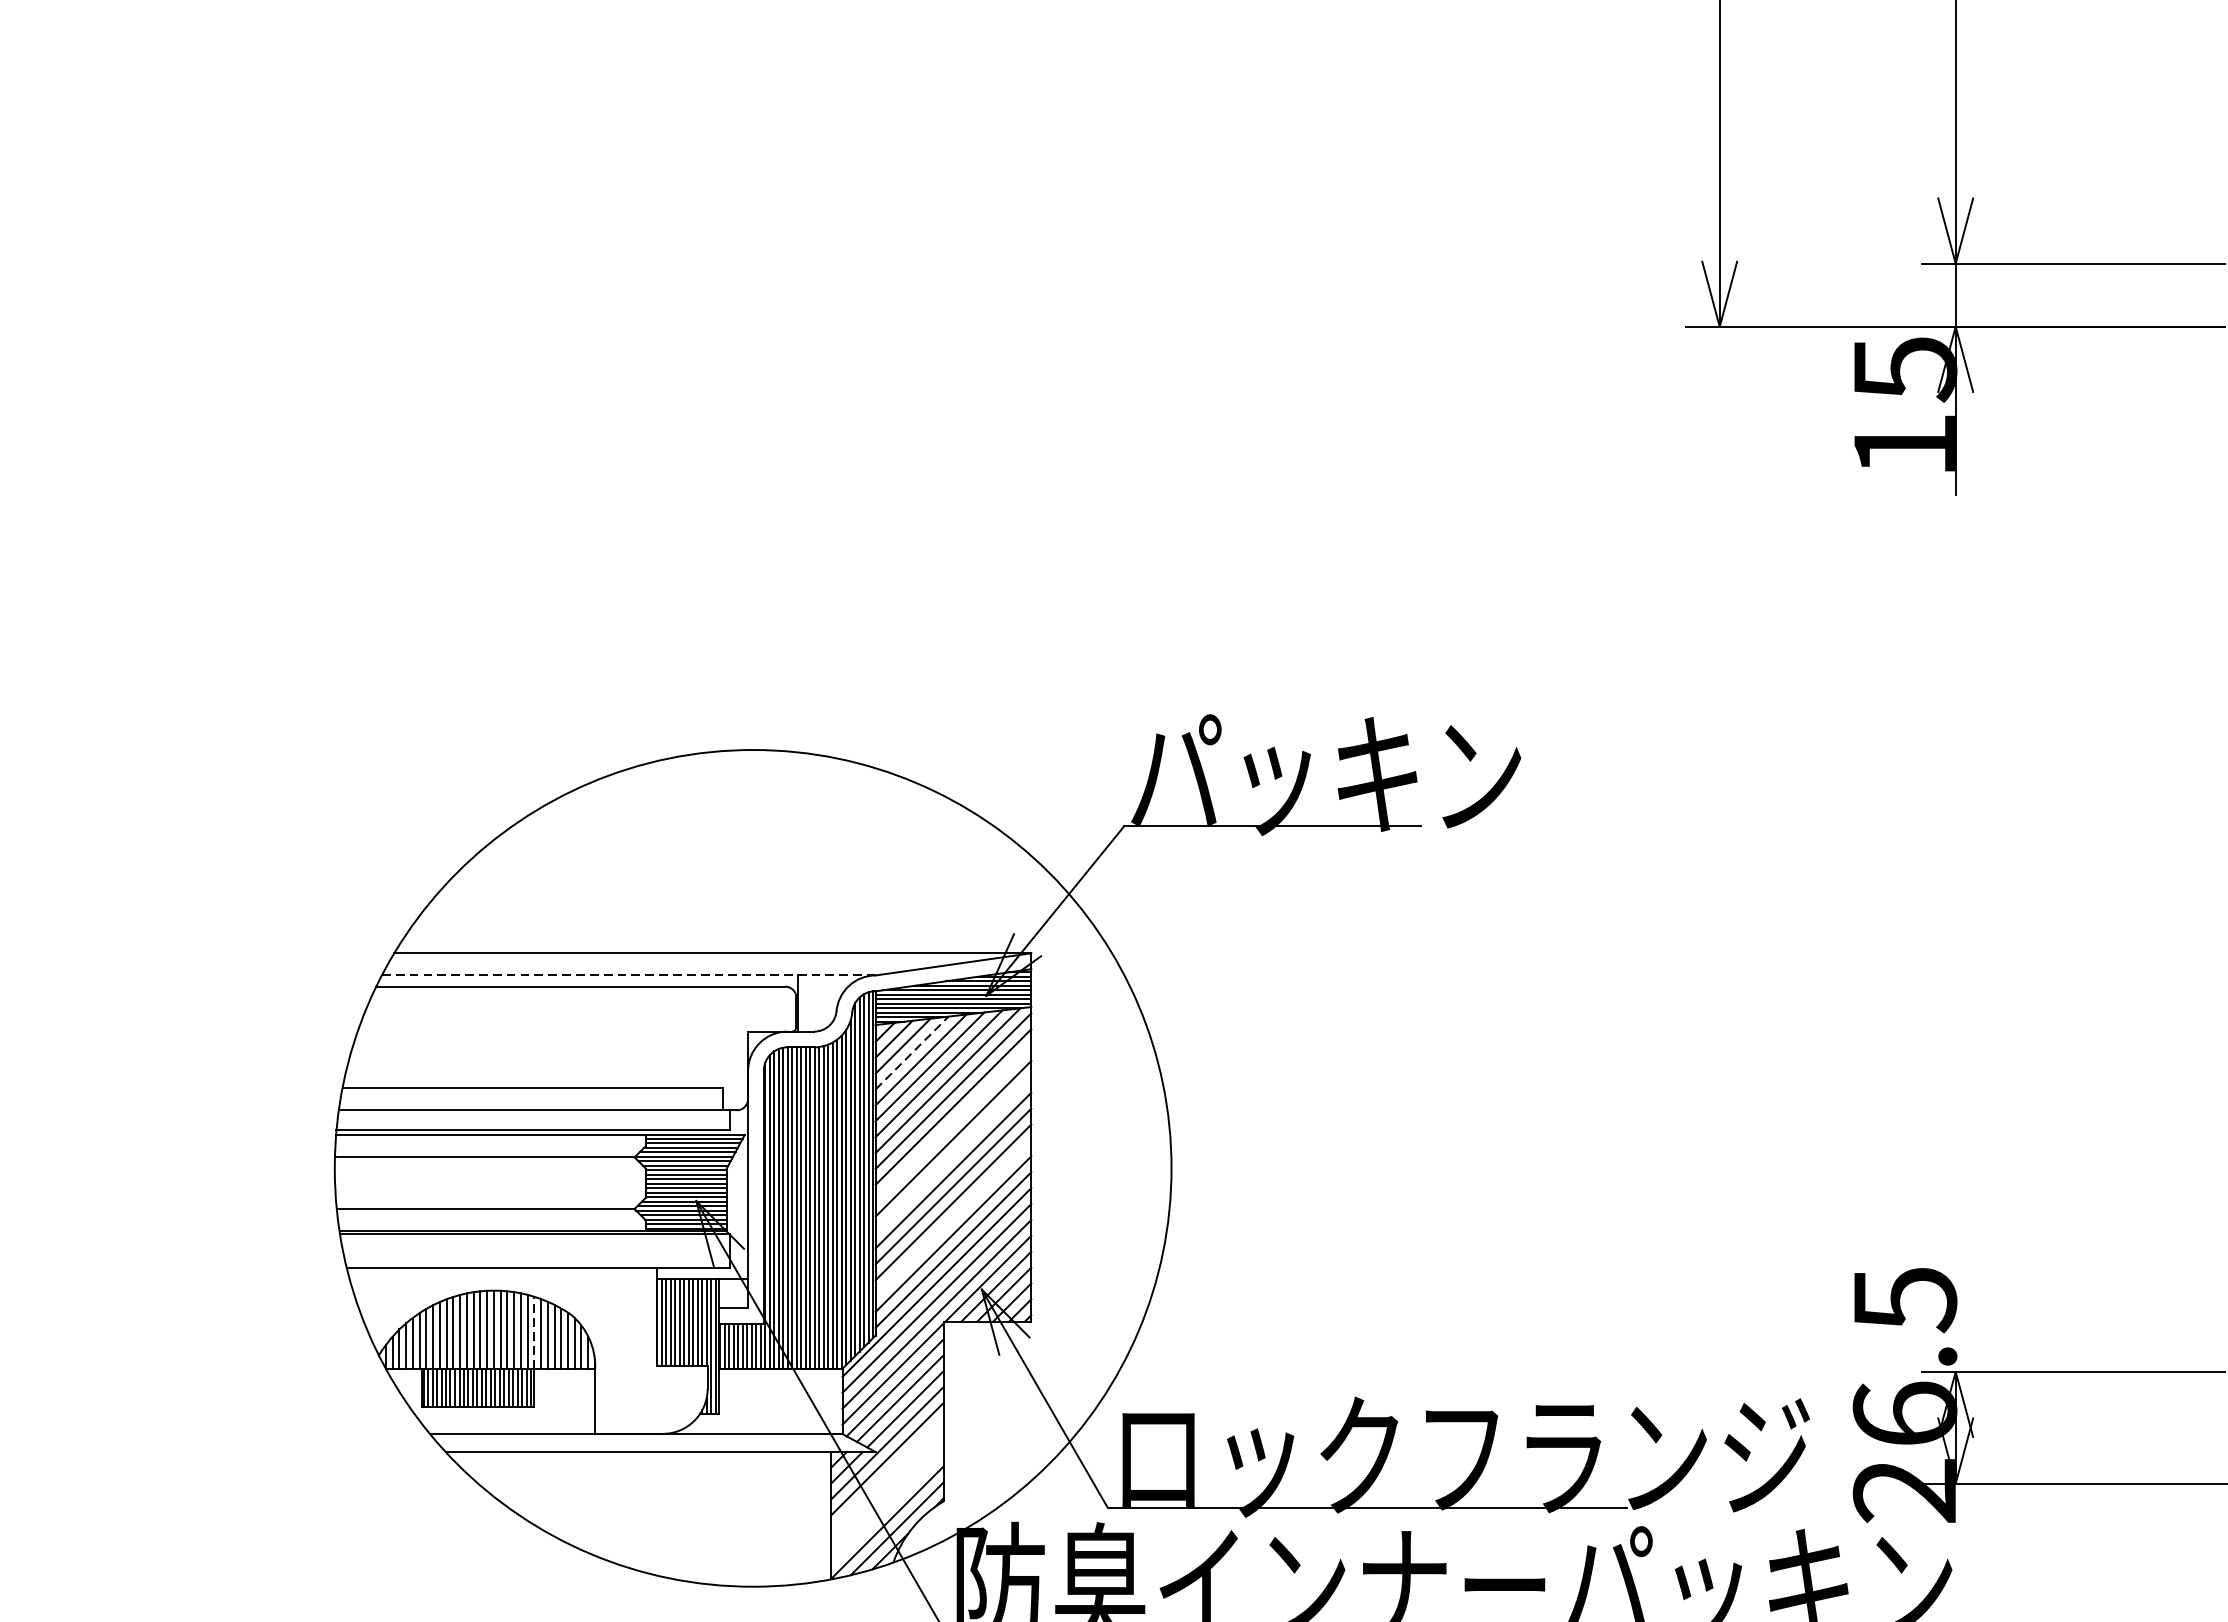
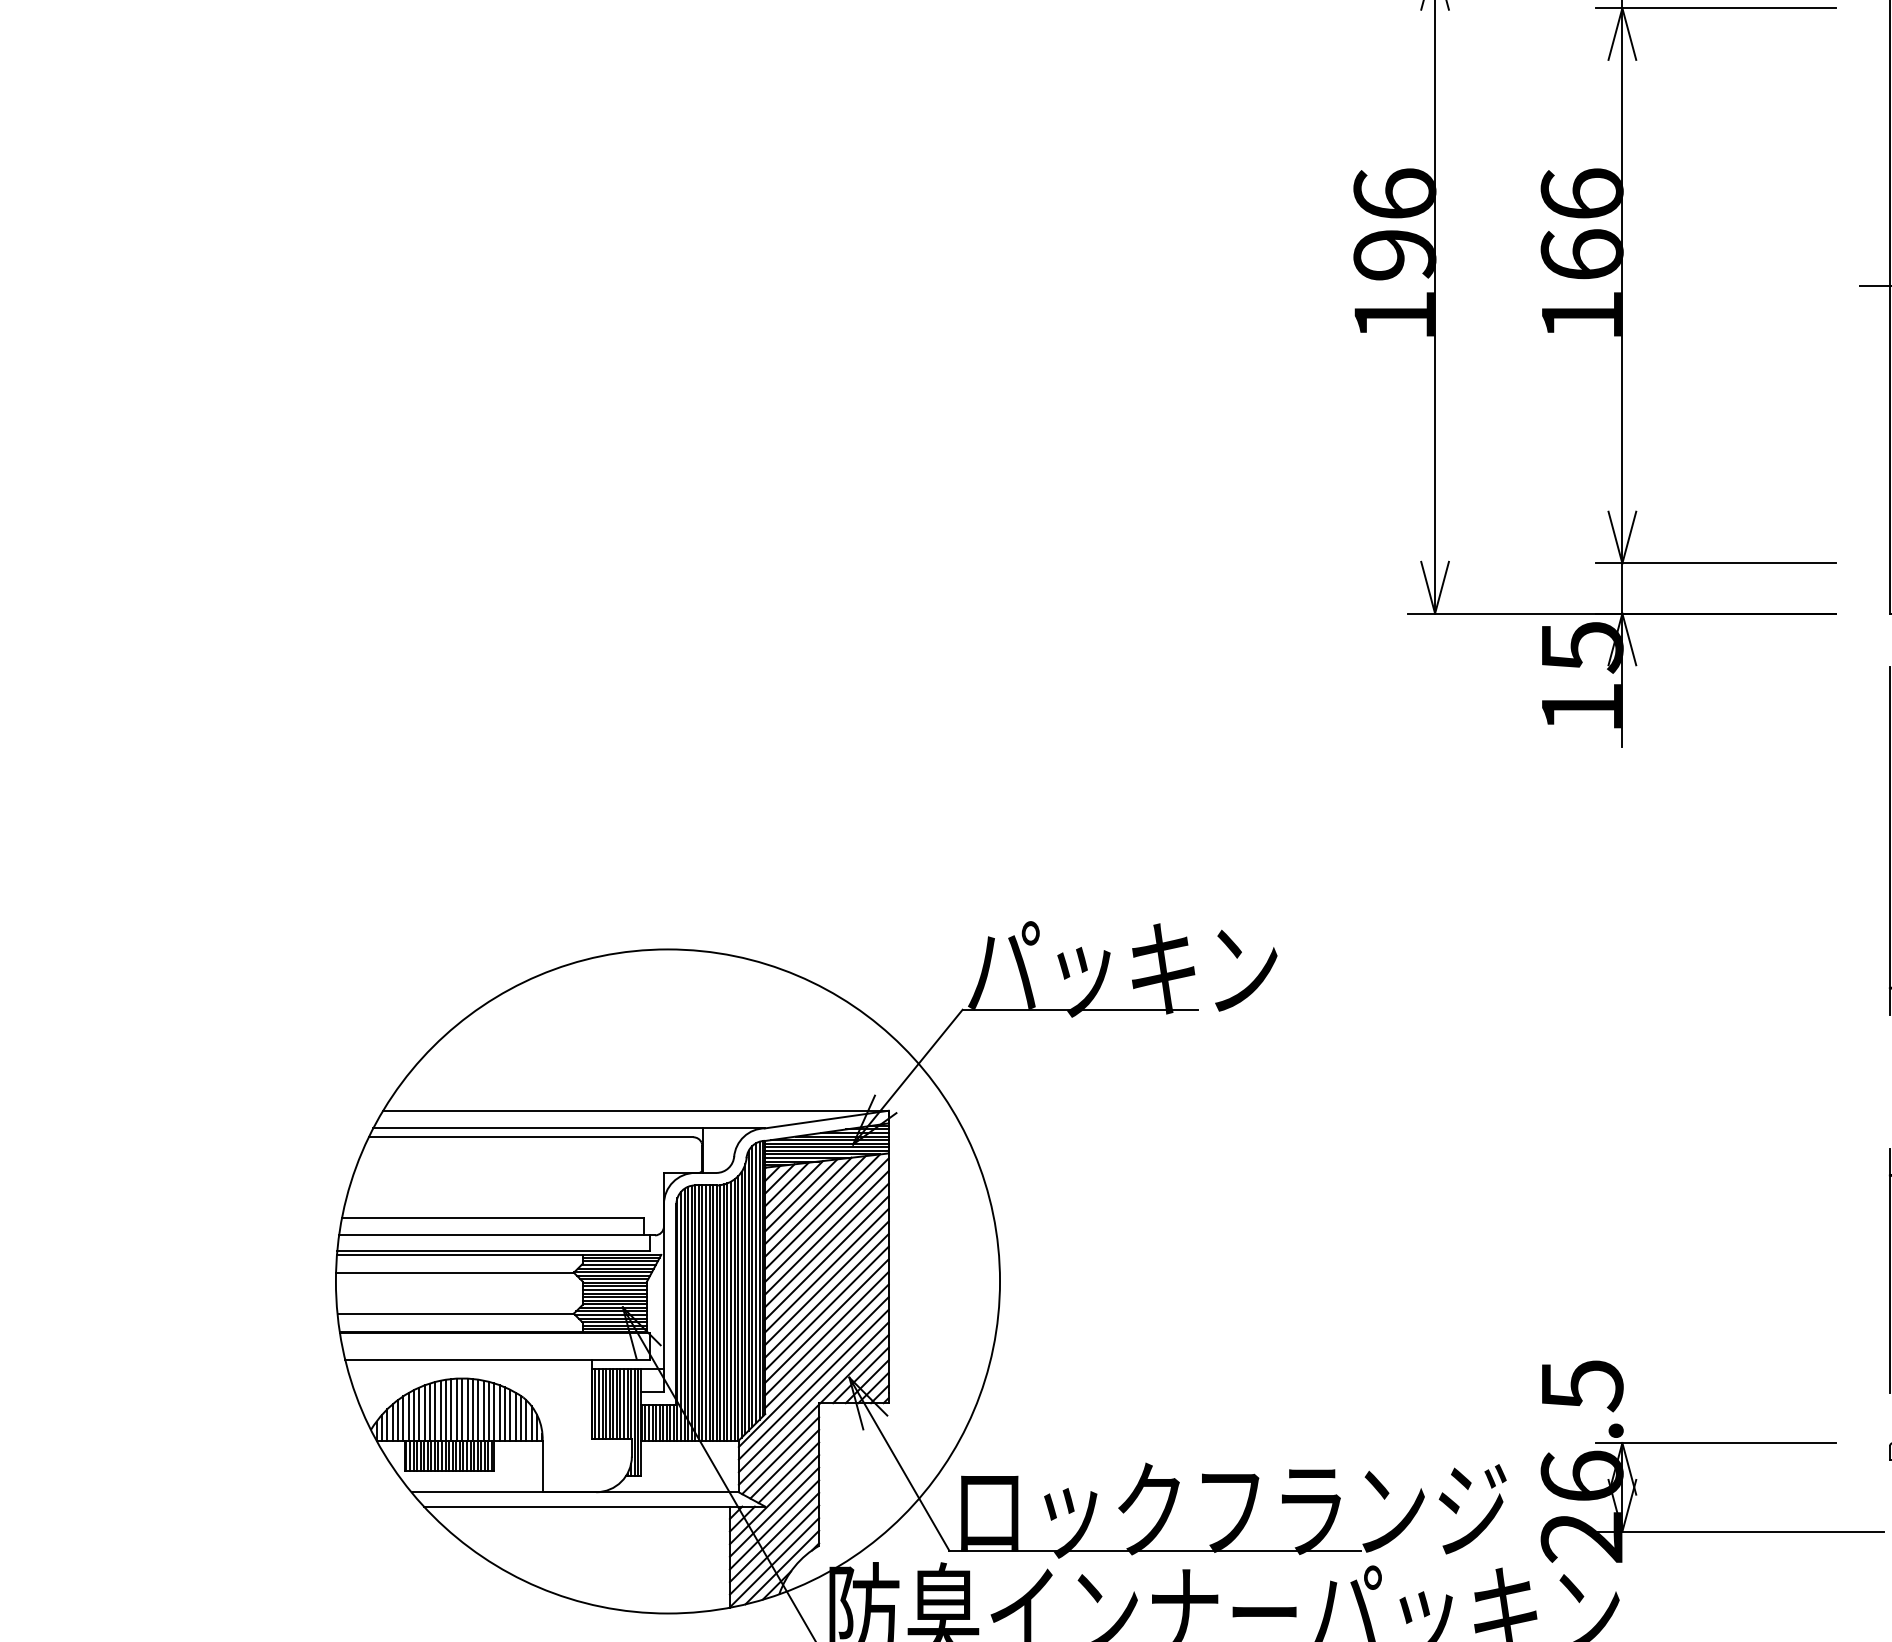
line: (629, 975) -> (569, 1128), dashed -> solid
line: (912, 1052) -> (794, 1189), dashed -> solid
line: (952, 1123) -> (826, 1245), added
line: (952, 1154) -> (826, 1270), added
line: (952, 1217) -> (826, 1320), added
line: (534, 1332) -> (494, 1411), dashed -> solid
line: (887, 1474) -> (774, 1524), added
line: (887, 1490) -> (774, 1537), added
line: (887, 1506) -> (774, 1549), added

